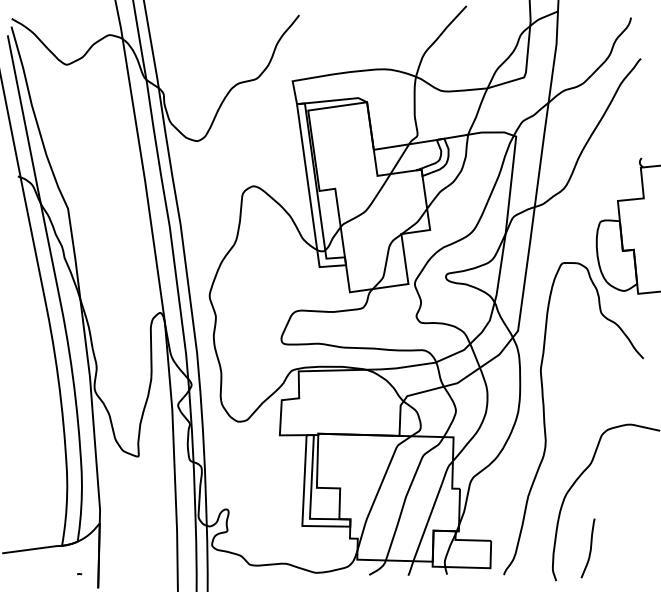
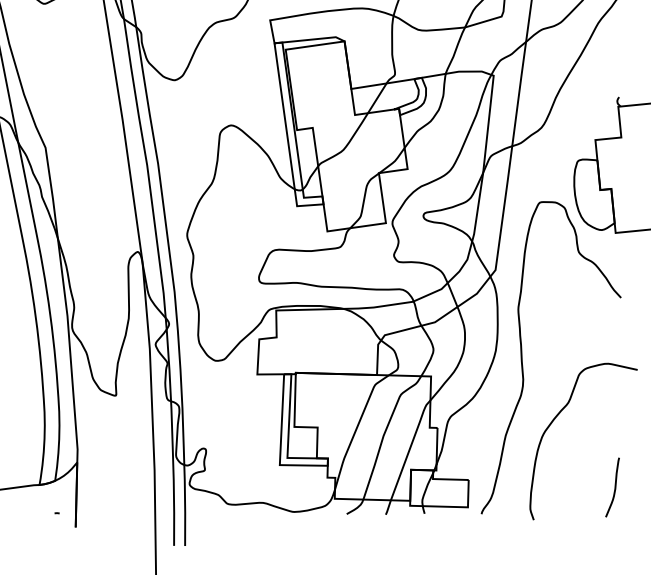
curve: (589, 550) -> (614, 489), moved

